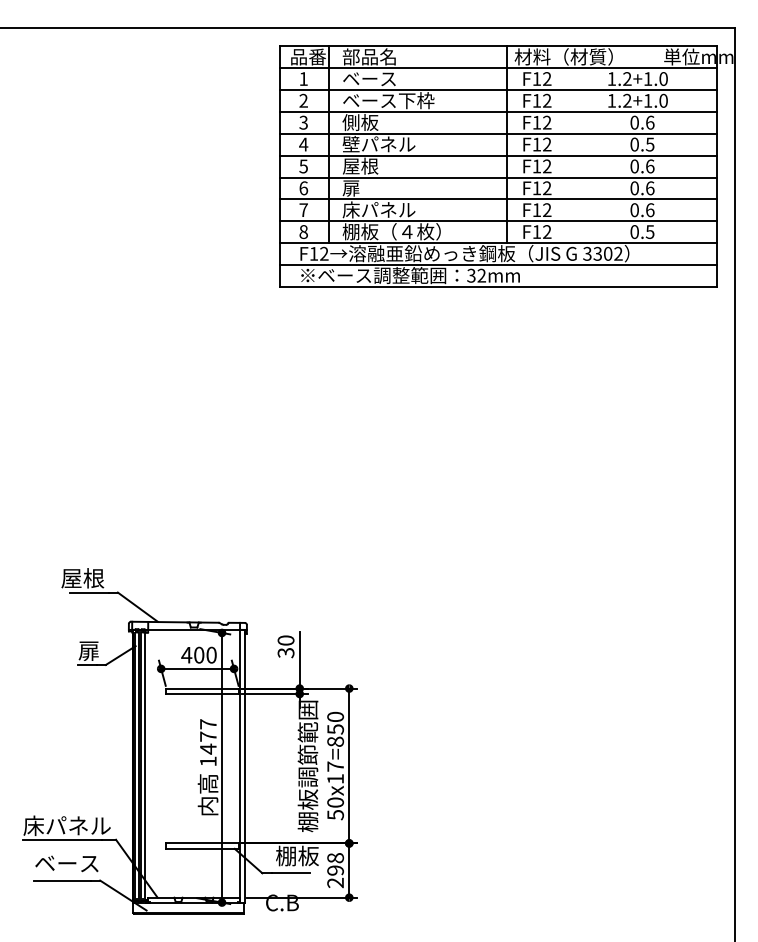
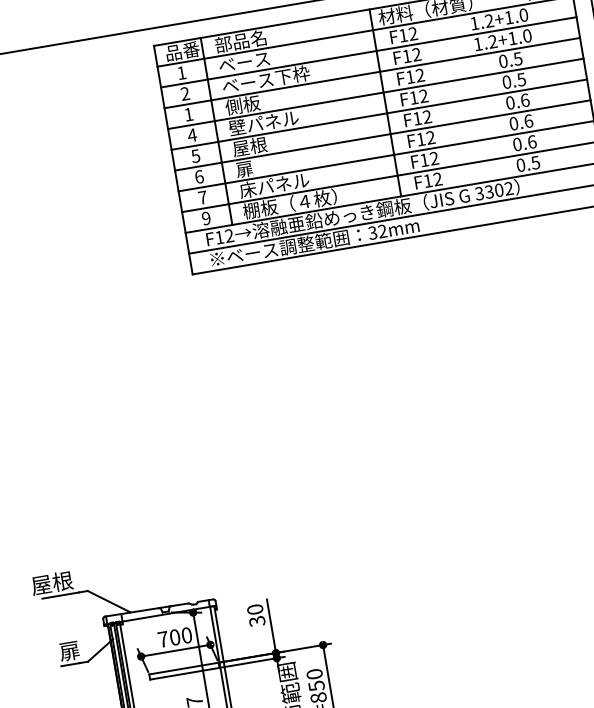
text: (303, 122) -> (188, 114), 3 -> 1
text: (650, 122) -> (518, 58), 0.6 -> 0.5
text: (303, 231) -> (206, 217), 8 -> 9
text: (186, 655) -> (163, 639), 400 -> 700

